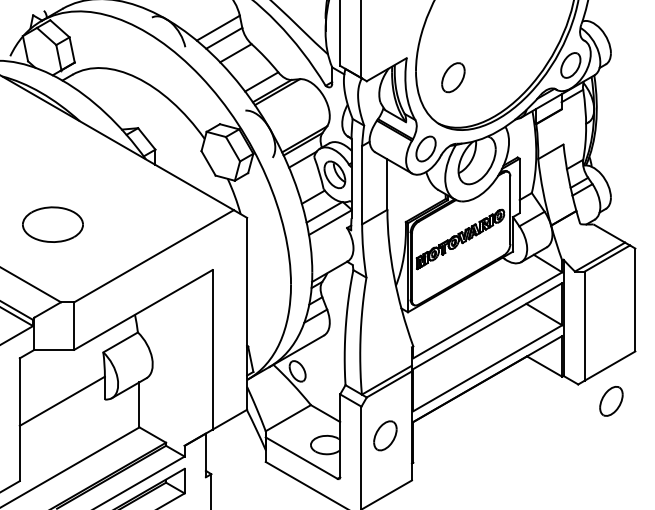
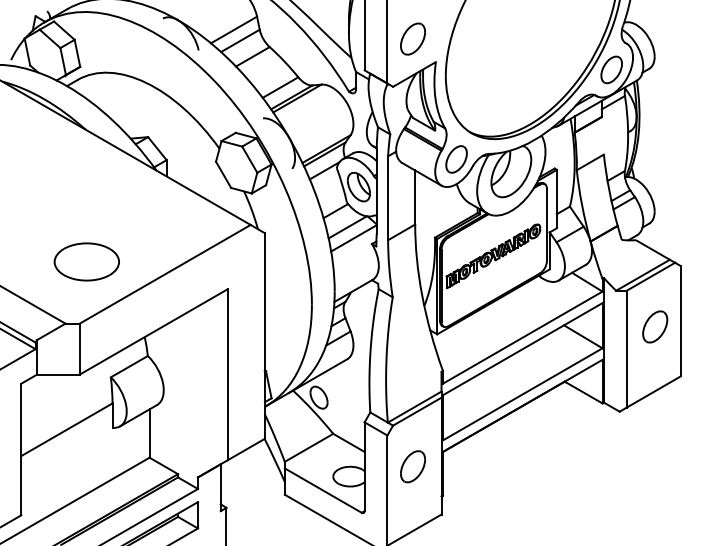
part: (453, 77) -> (413, 38), moved
part: (52, 224) -> (86, 261), moved
part: (611, 401) -> (655, 327), moved

